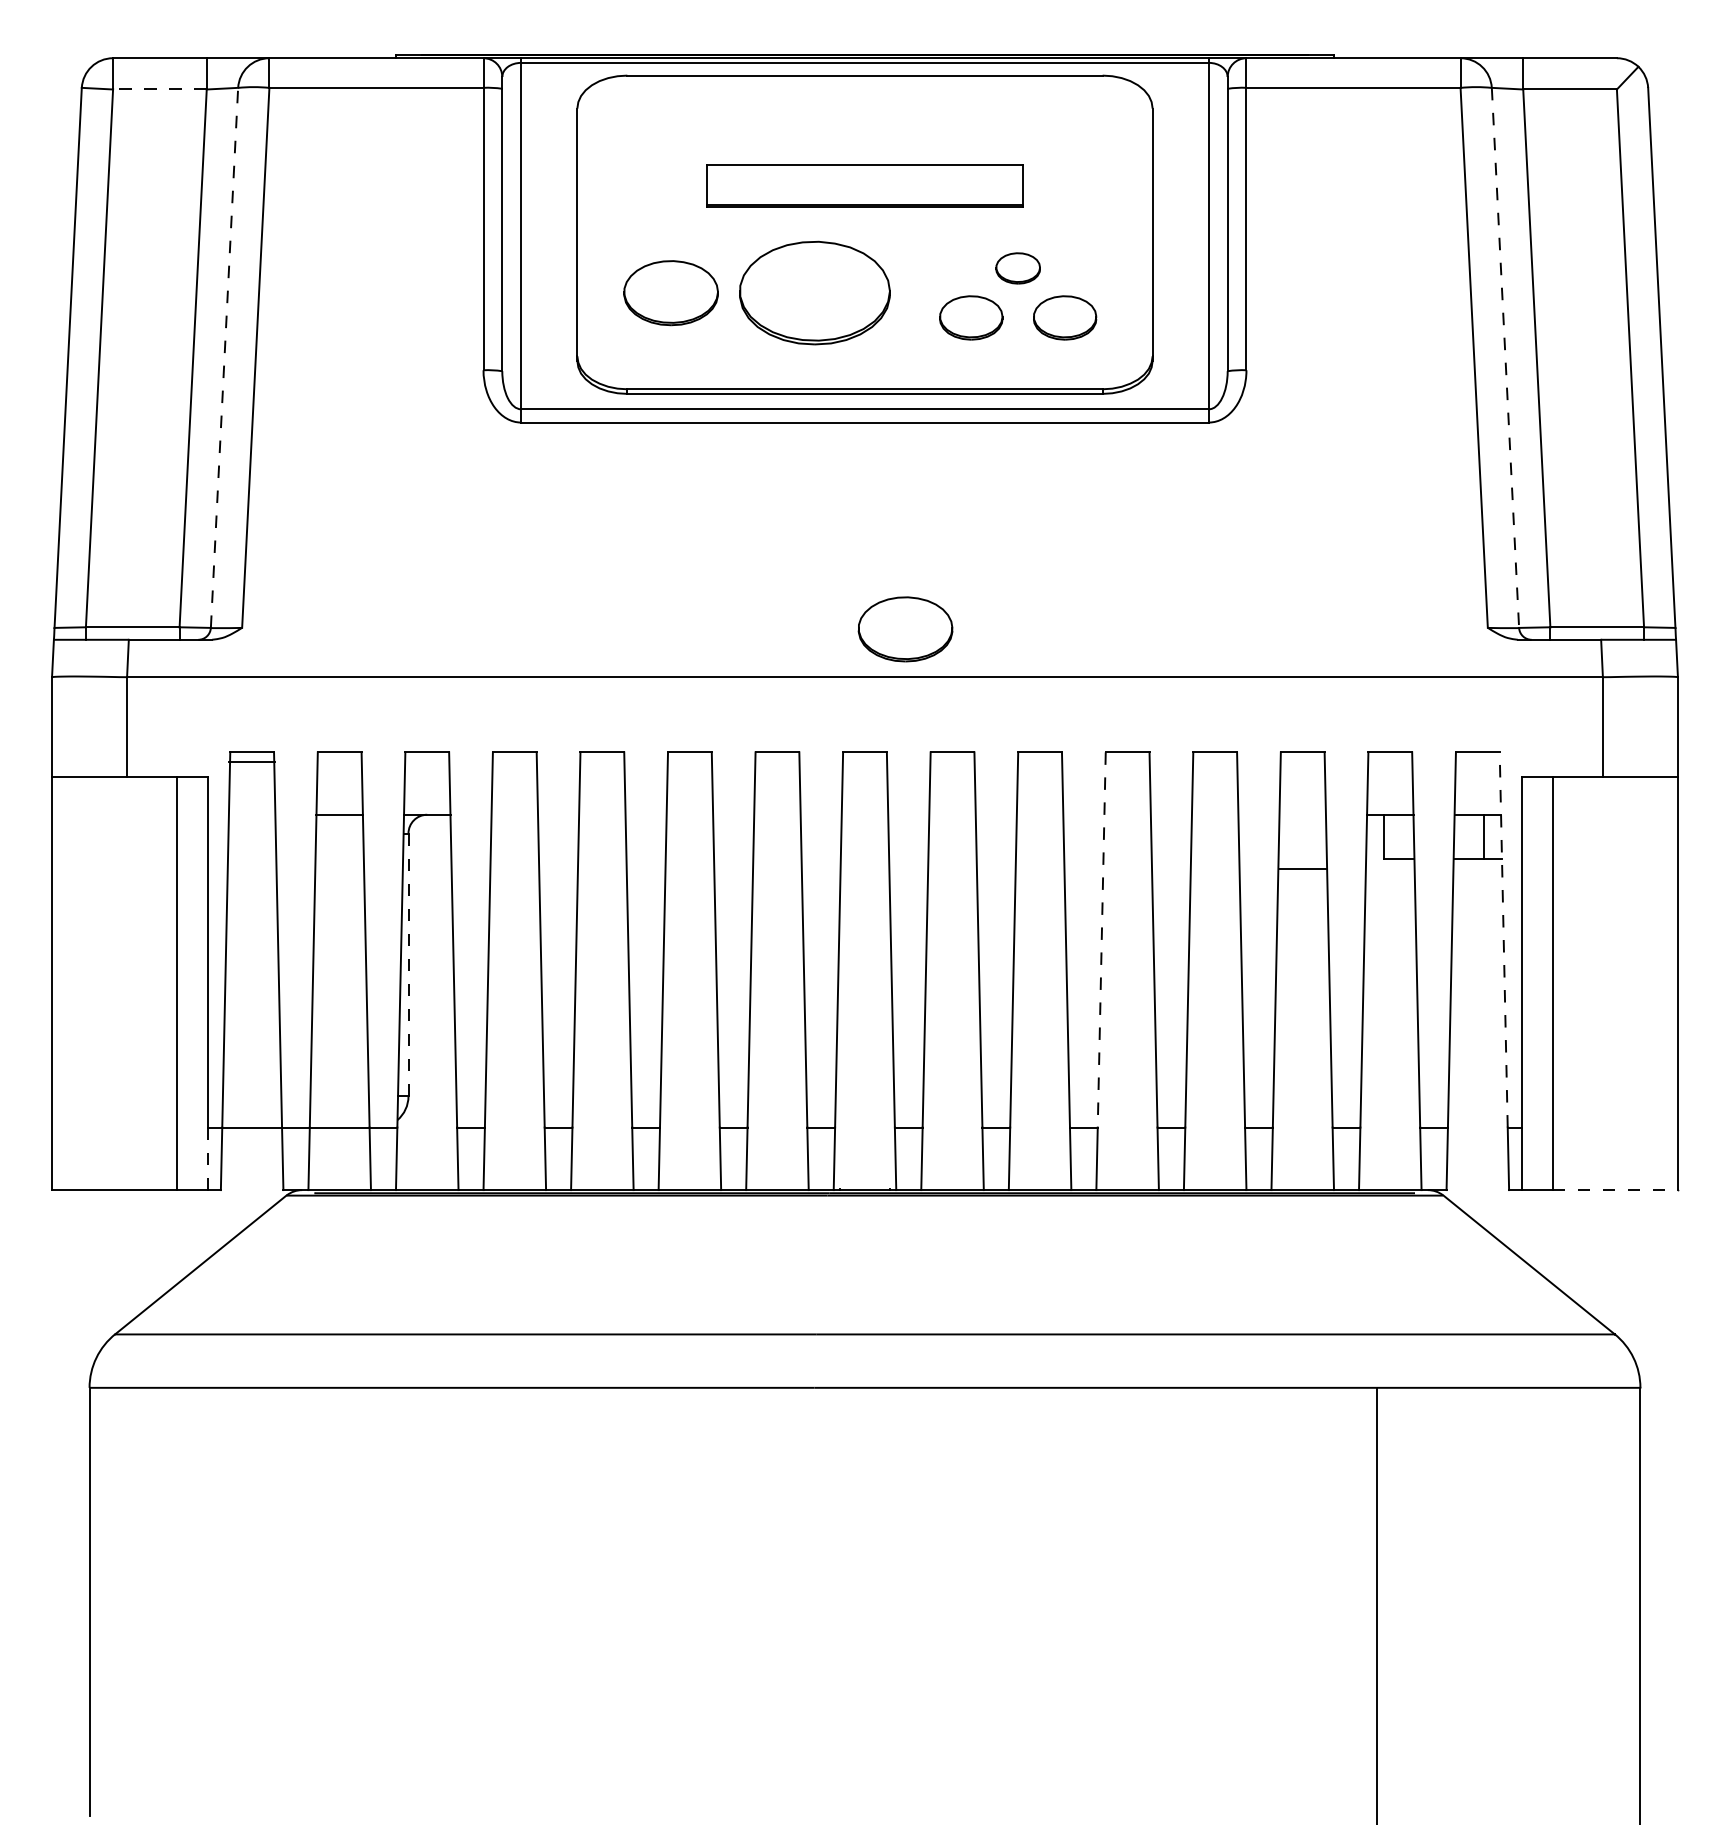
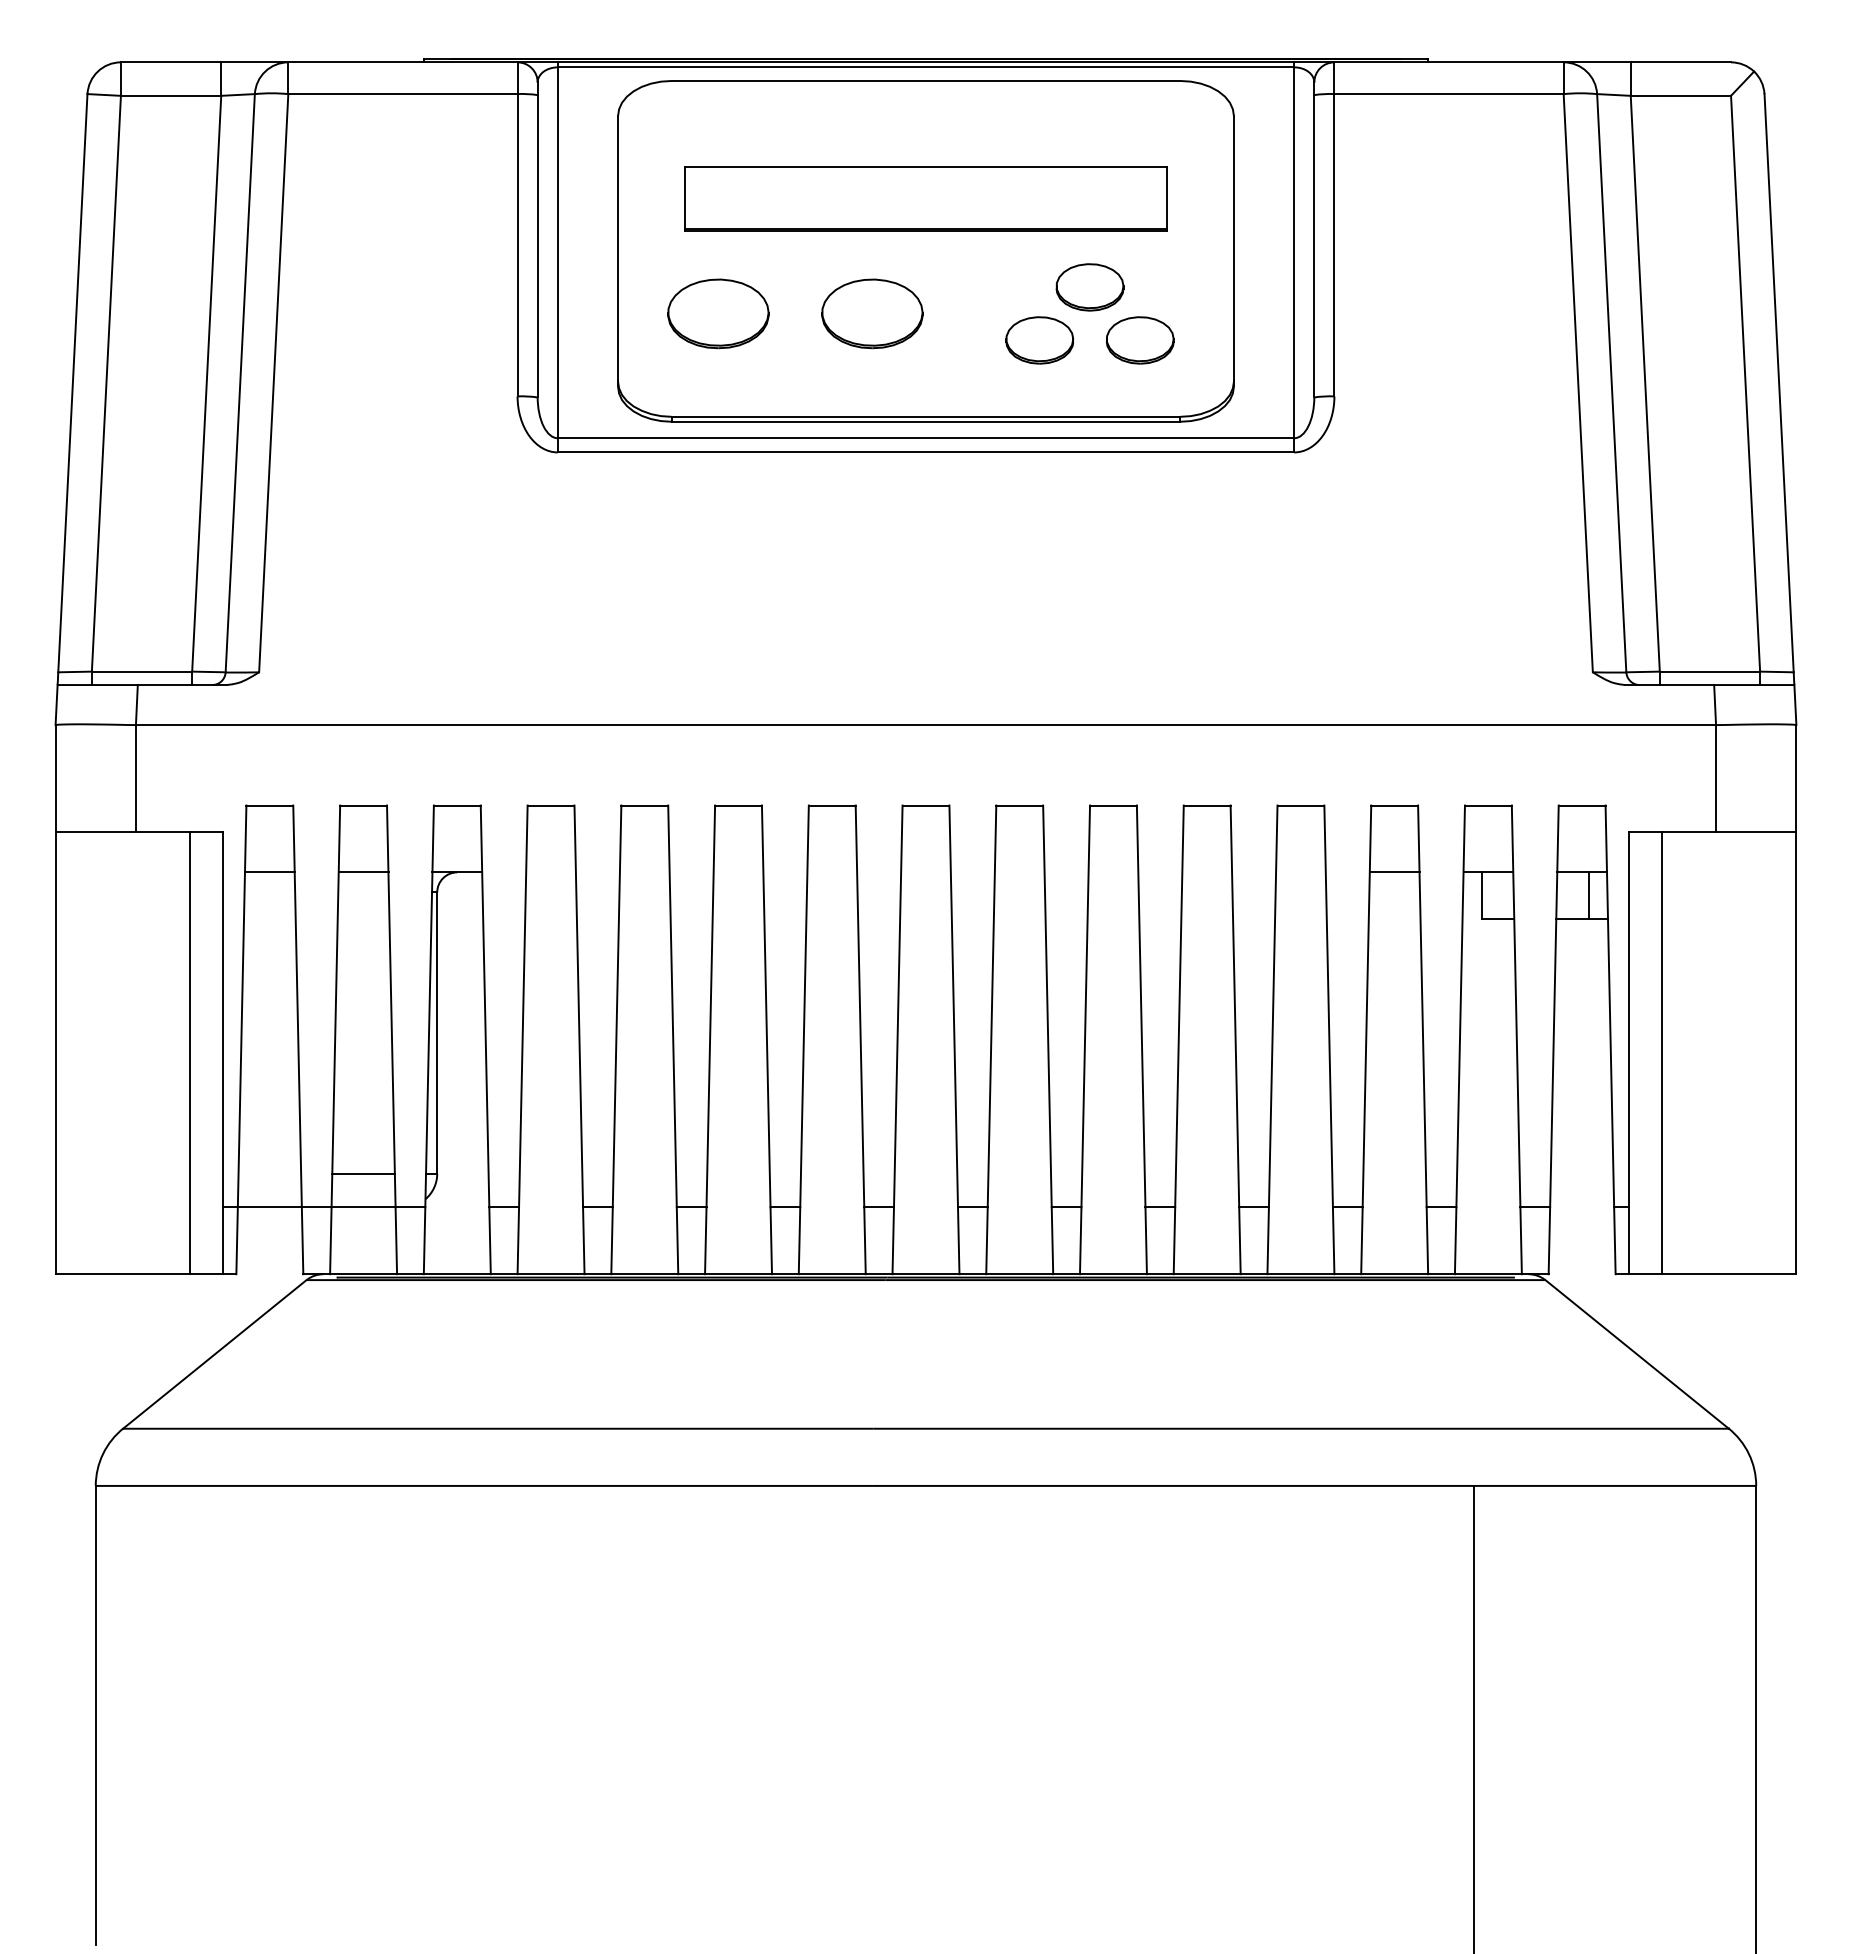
line: (159, 89) -> (170, 95), dashed -> solid
part: (864, 185) -> (925, 198), size x1.43
part: (1017, 268) -> (1089, 287), size x1.43
part: (815, 292) -> (872, 313), size x0.62
line: (224, 357) -> (240, 382), dashed -> solid
line: (1505, 358) -> (1611, 383), dashed -> solid
part: (905, 629) -> (969, 673), removed
line: (251, 761) -> (269, 872), moved
line: (1302, 869) -> (1394, 872), moved
line: (1101, 940) -> (1179, 1006), dashed -> solid
line: (1503, 940) -> (1609, 1006), dashed -> solid
line: (408, 965) -> (437, 1033), dashed -> solid
line: (339, 1096) -> (363, 1173), added
line: (207, 1158) -> (222, 1240), dashed -> solid
line: (1615, 1190) -> (1729, 1274), dashed -> solid

